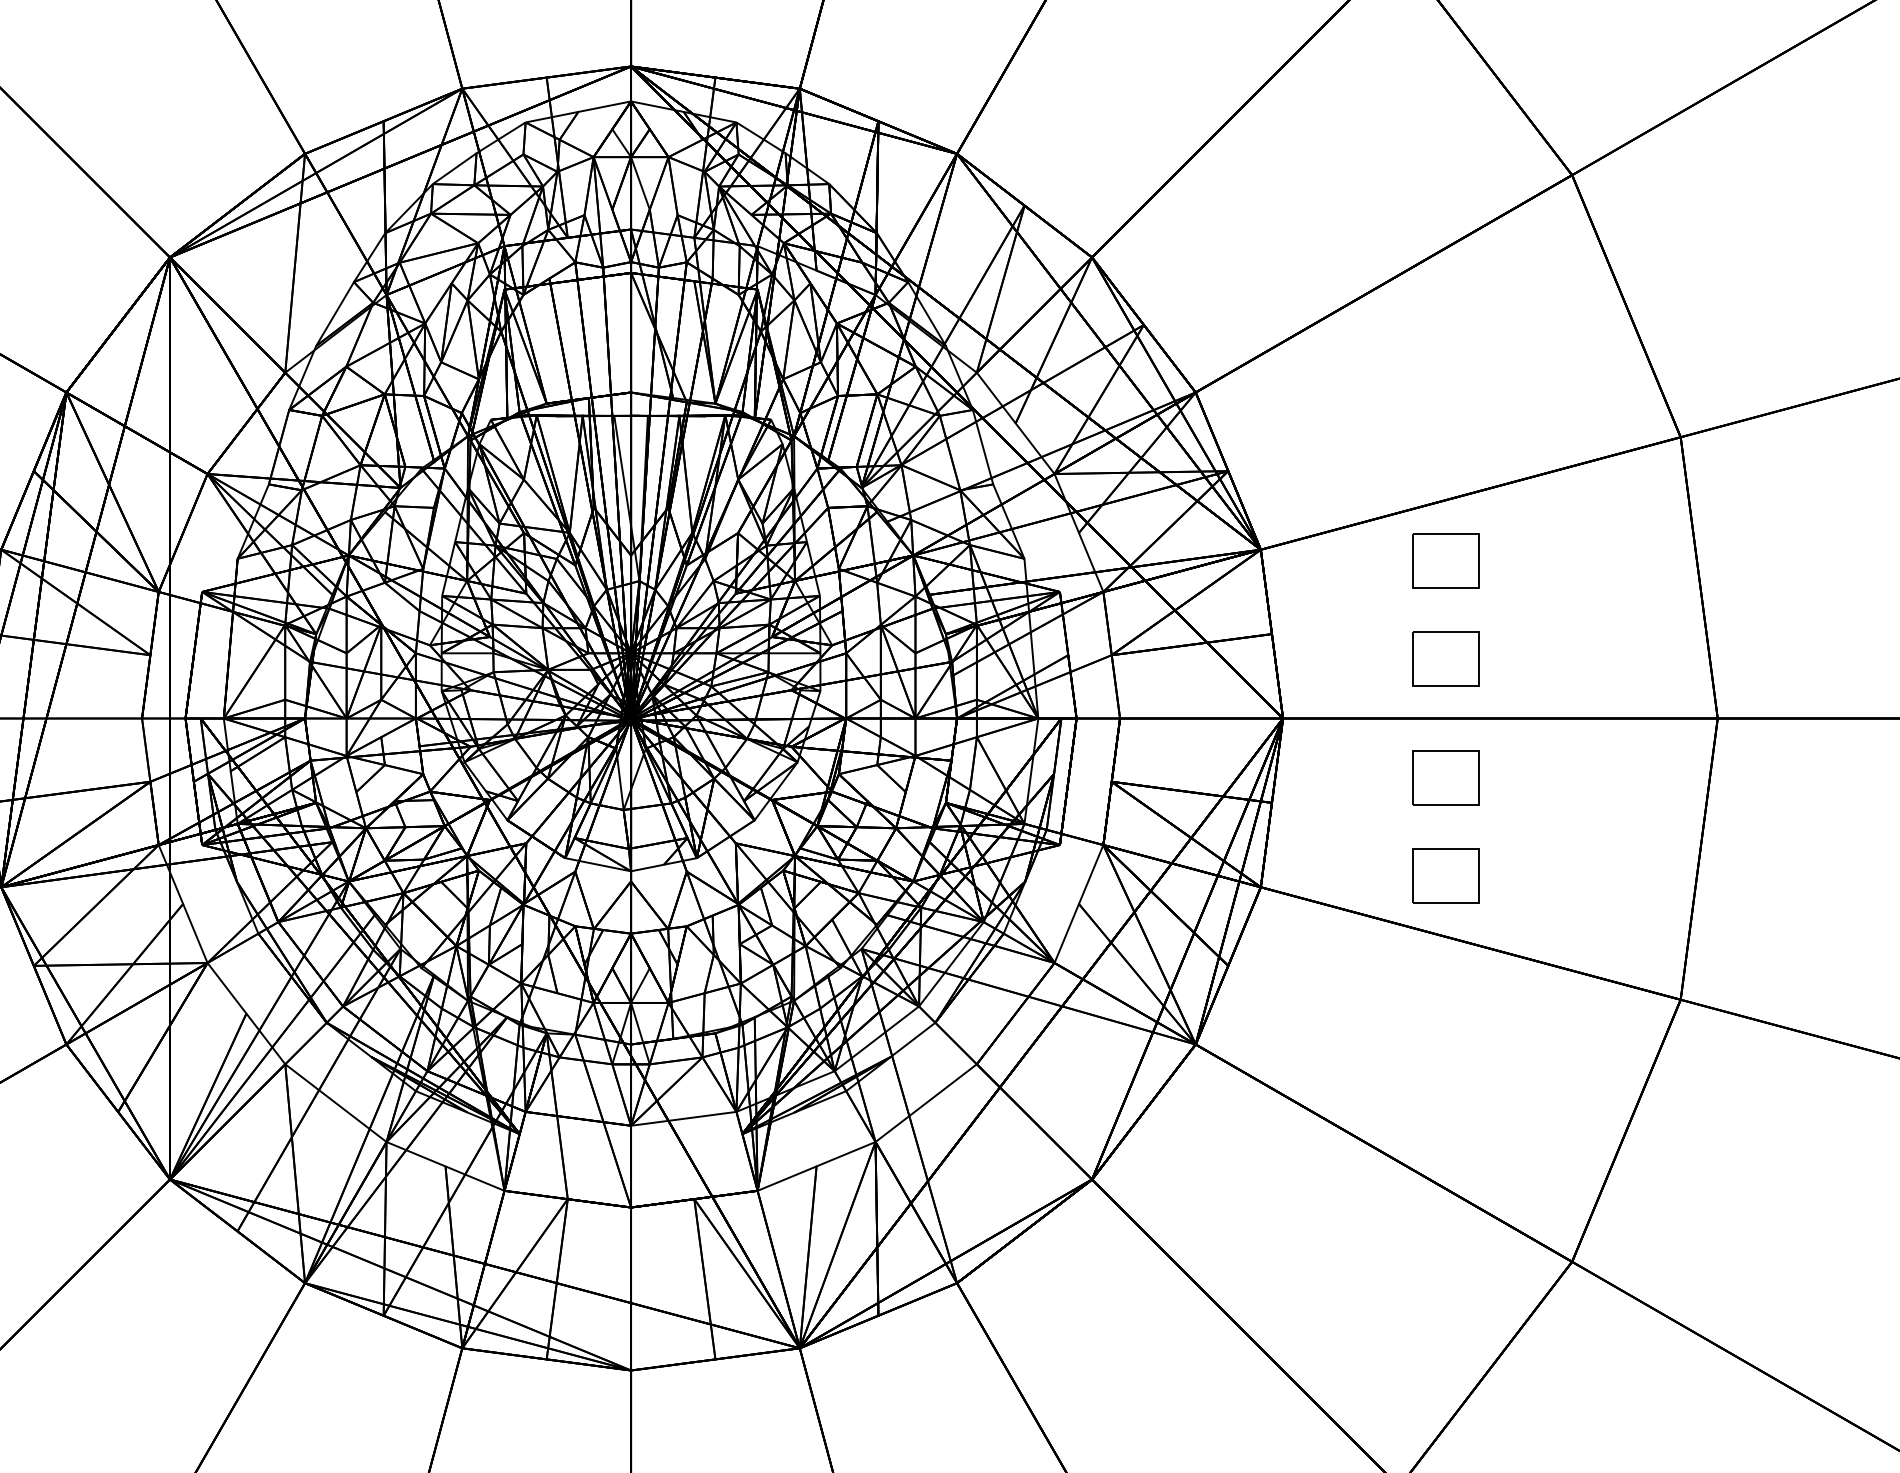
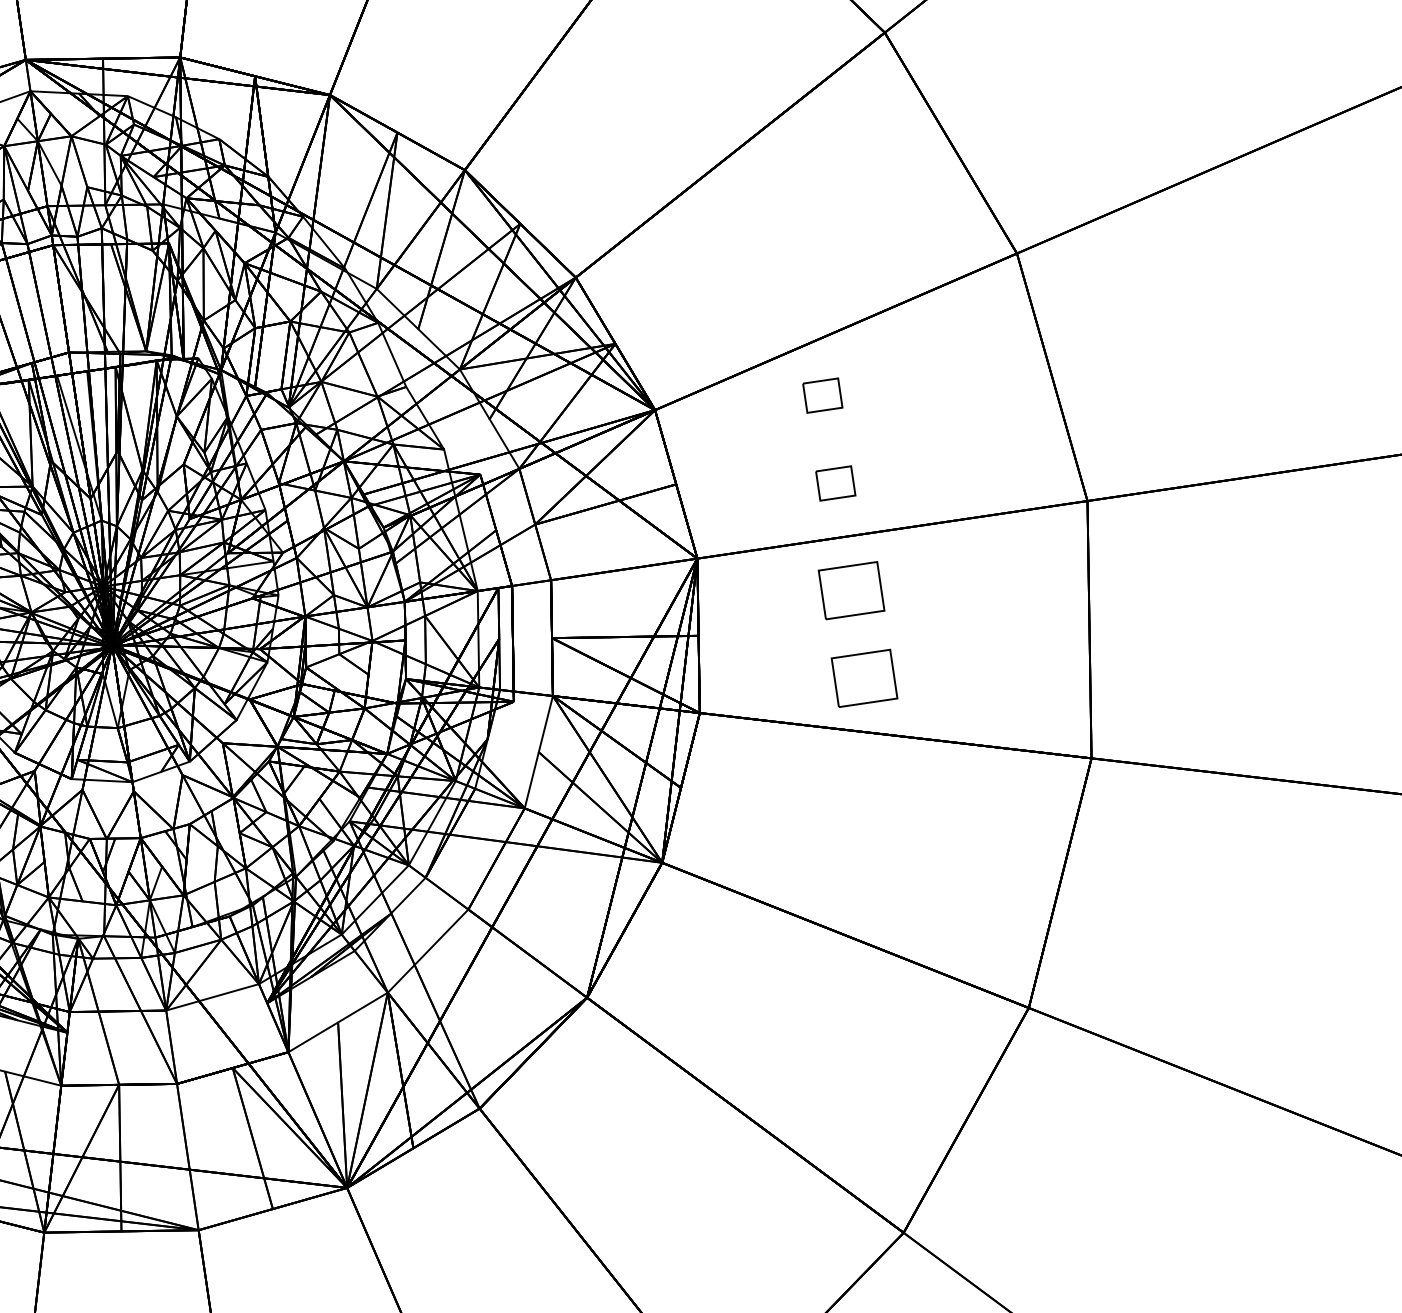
part: (1445, 560) -> (822, 395), size x0.6
part: (1445, 658) -> (835, 483), size x0.6

